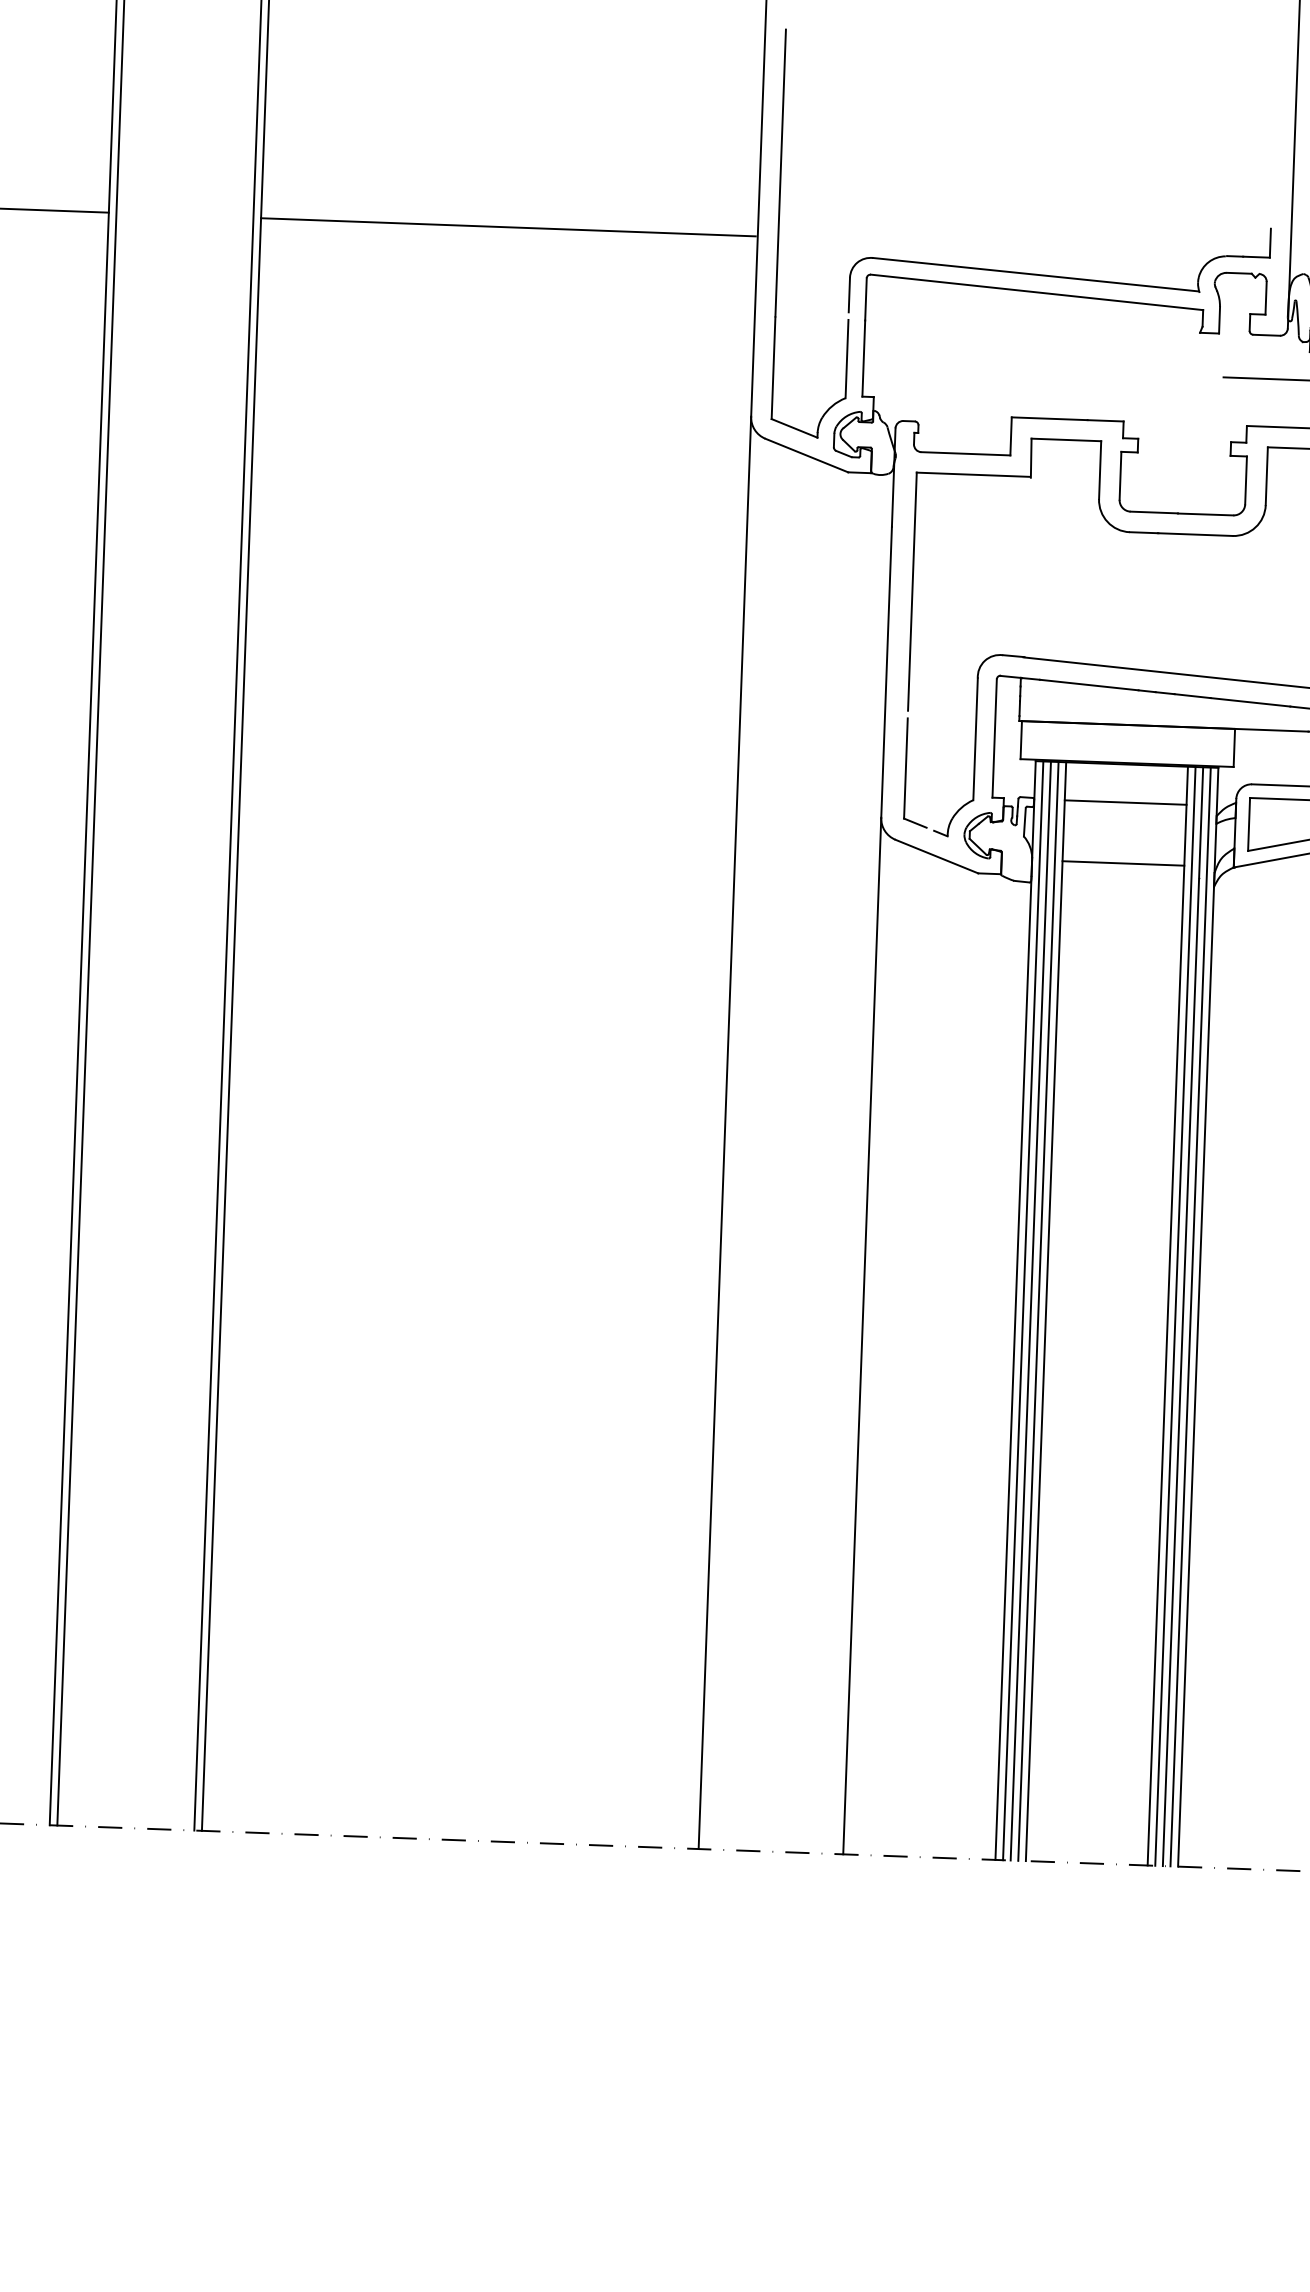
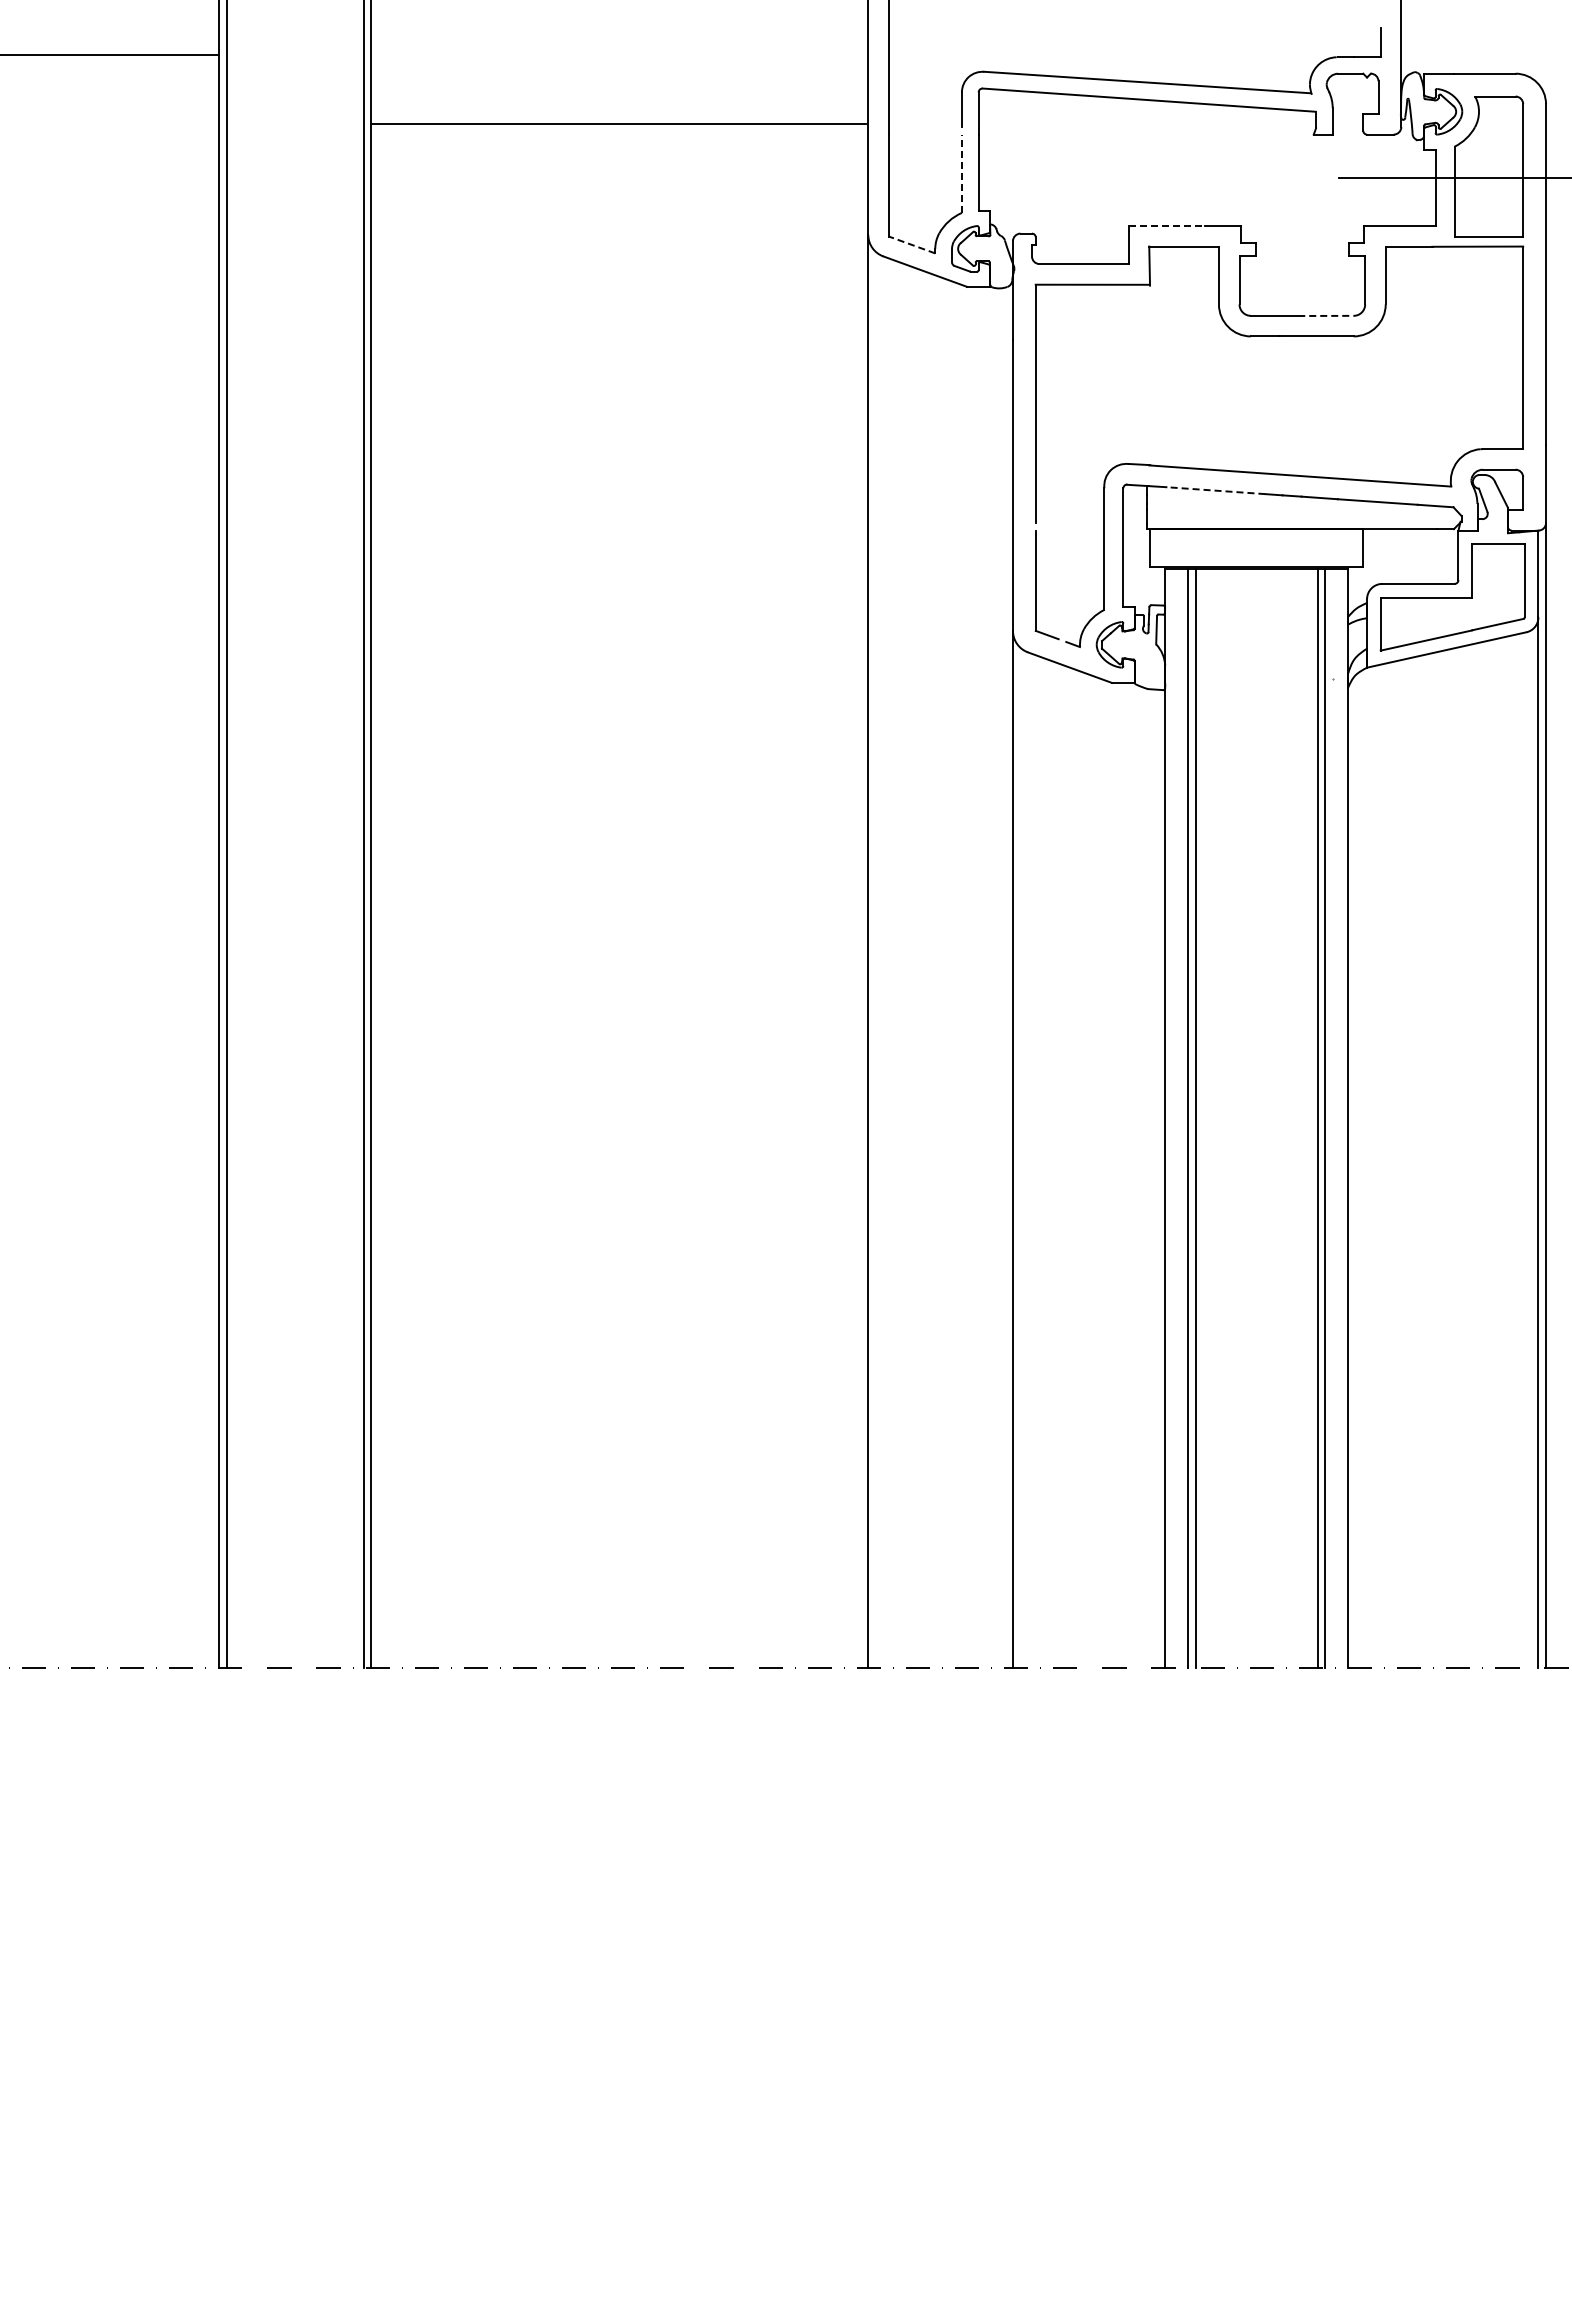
line: (508, 227) -> (618, 123), moved
line: (846, 358) -> (961, 173), solid -> dashed
line: (1049, 419) -> (1166, 226), solid -> dashed
line: (795, 427) -> (912, 244), solid -> dashed
line: (1205, 514) -> (1325, 315), solid -> dashed
line: (1088, 684) -> (1215, 490), solid -> dashed
line: (1125, 802) -> (1256, 606), removed
line: (1123, 863) -> (1256, 667), removed
line: (1022, 1310) -> (1172, 1118), removed
line: (1030, 1311) -> (1180, 1118), removed
line: (1182, 1316) -> (1332, 1118), removed
line: (1190, 1317) -> (1340, 1118), removed

